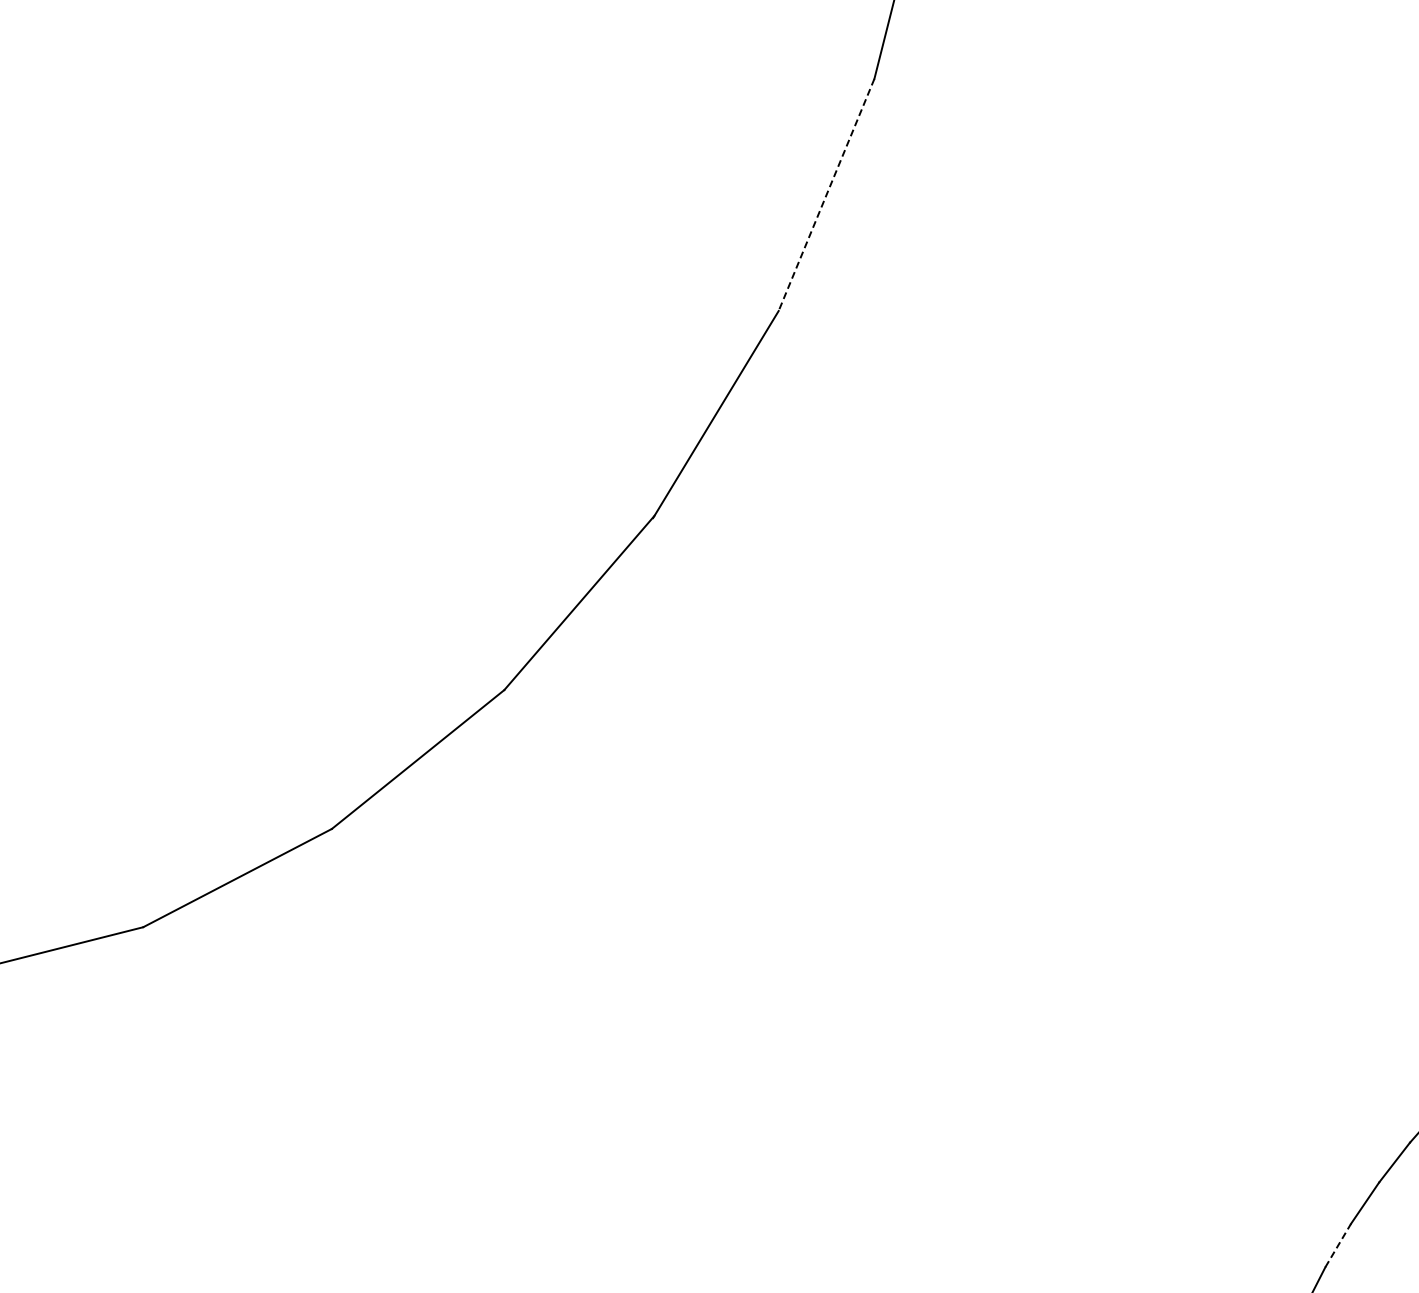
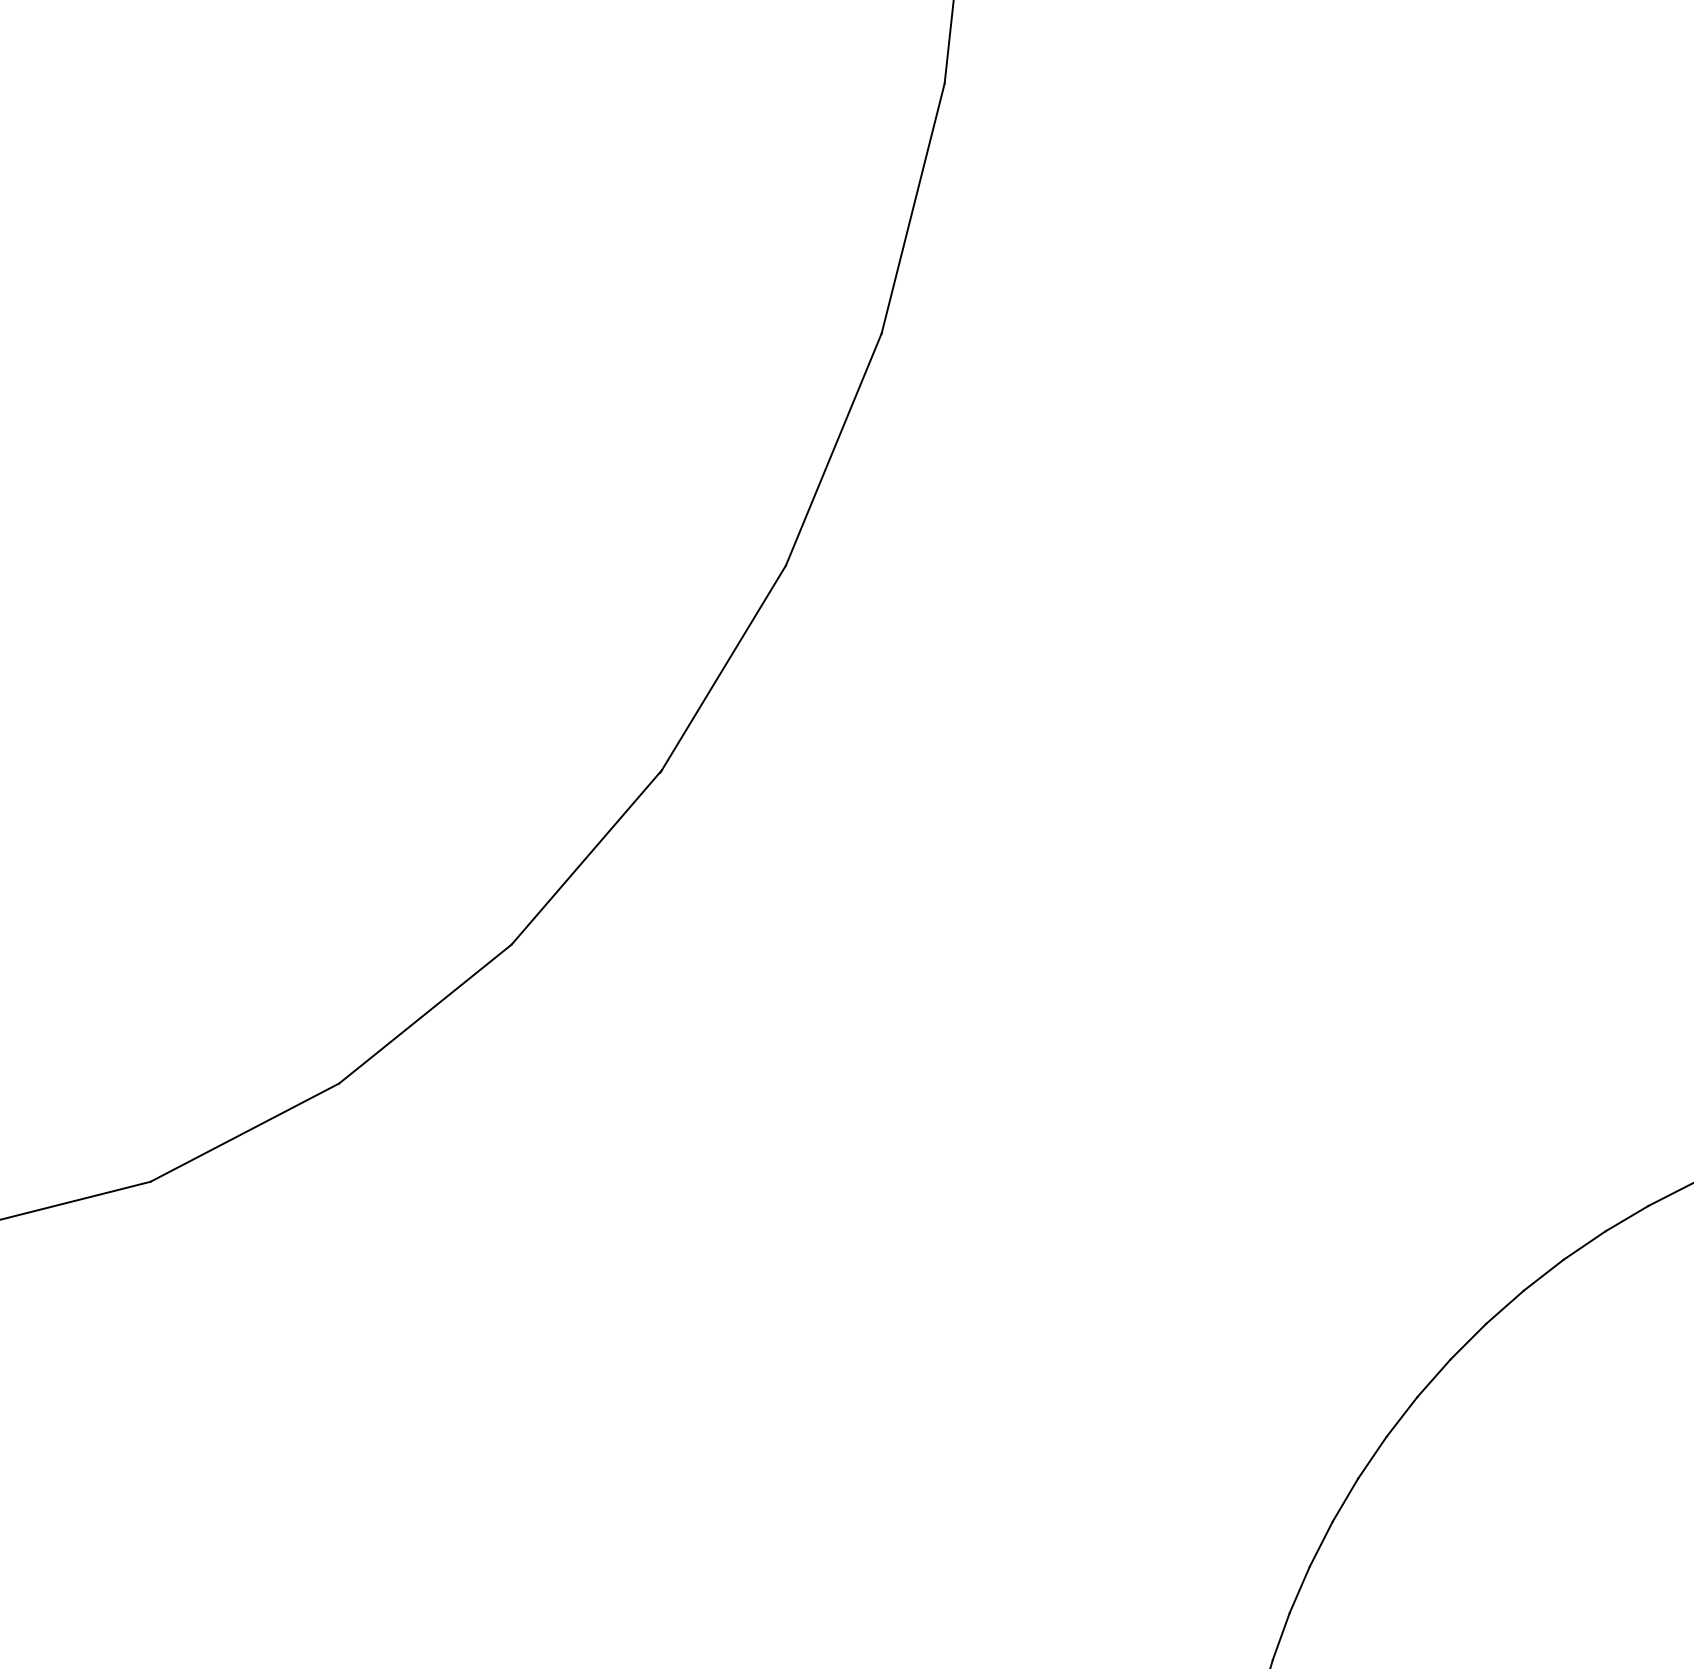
line: (826, 194) -> (833, 449), dashed -> solid
line: (1338, 1244) -> (1345, 1499), dashed -> solid

